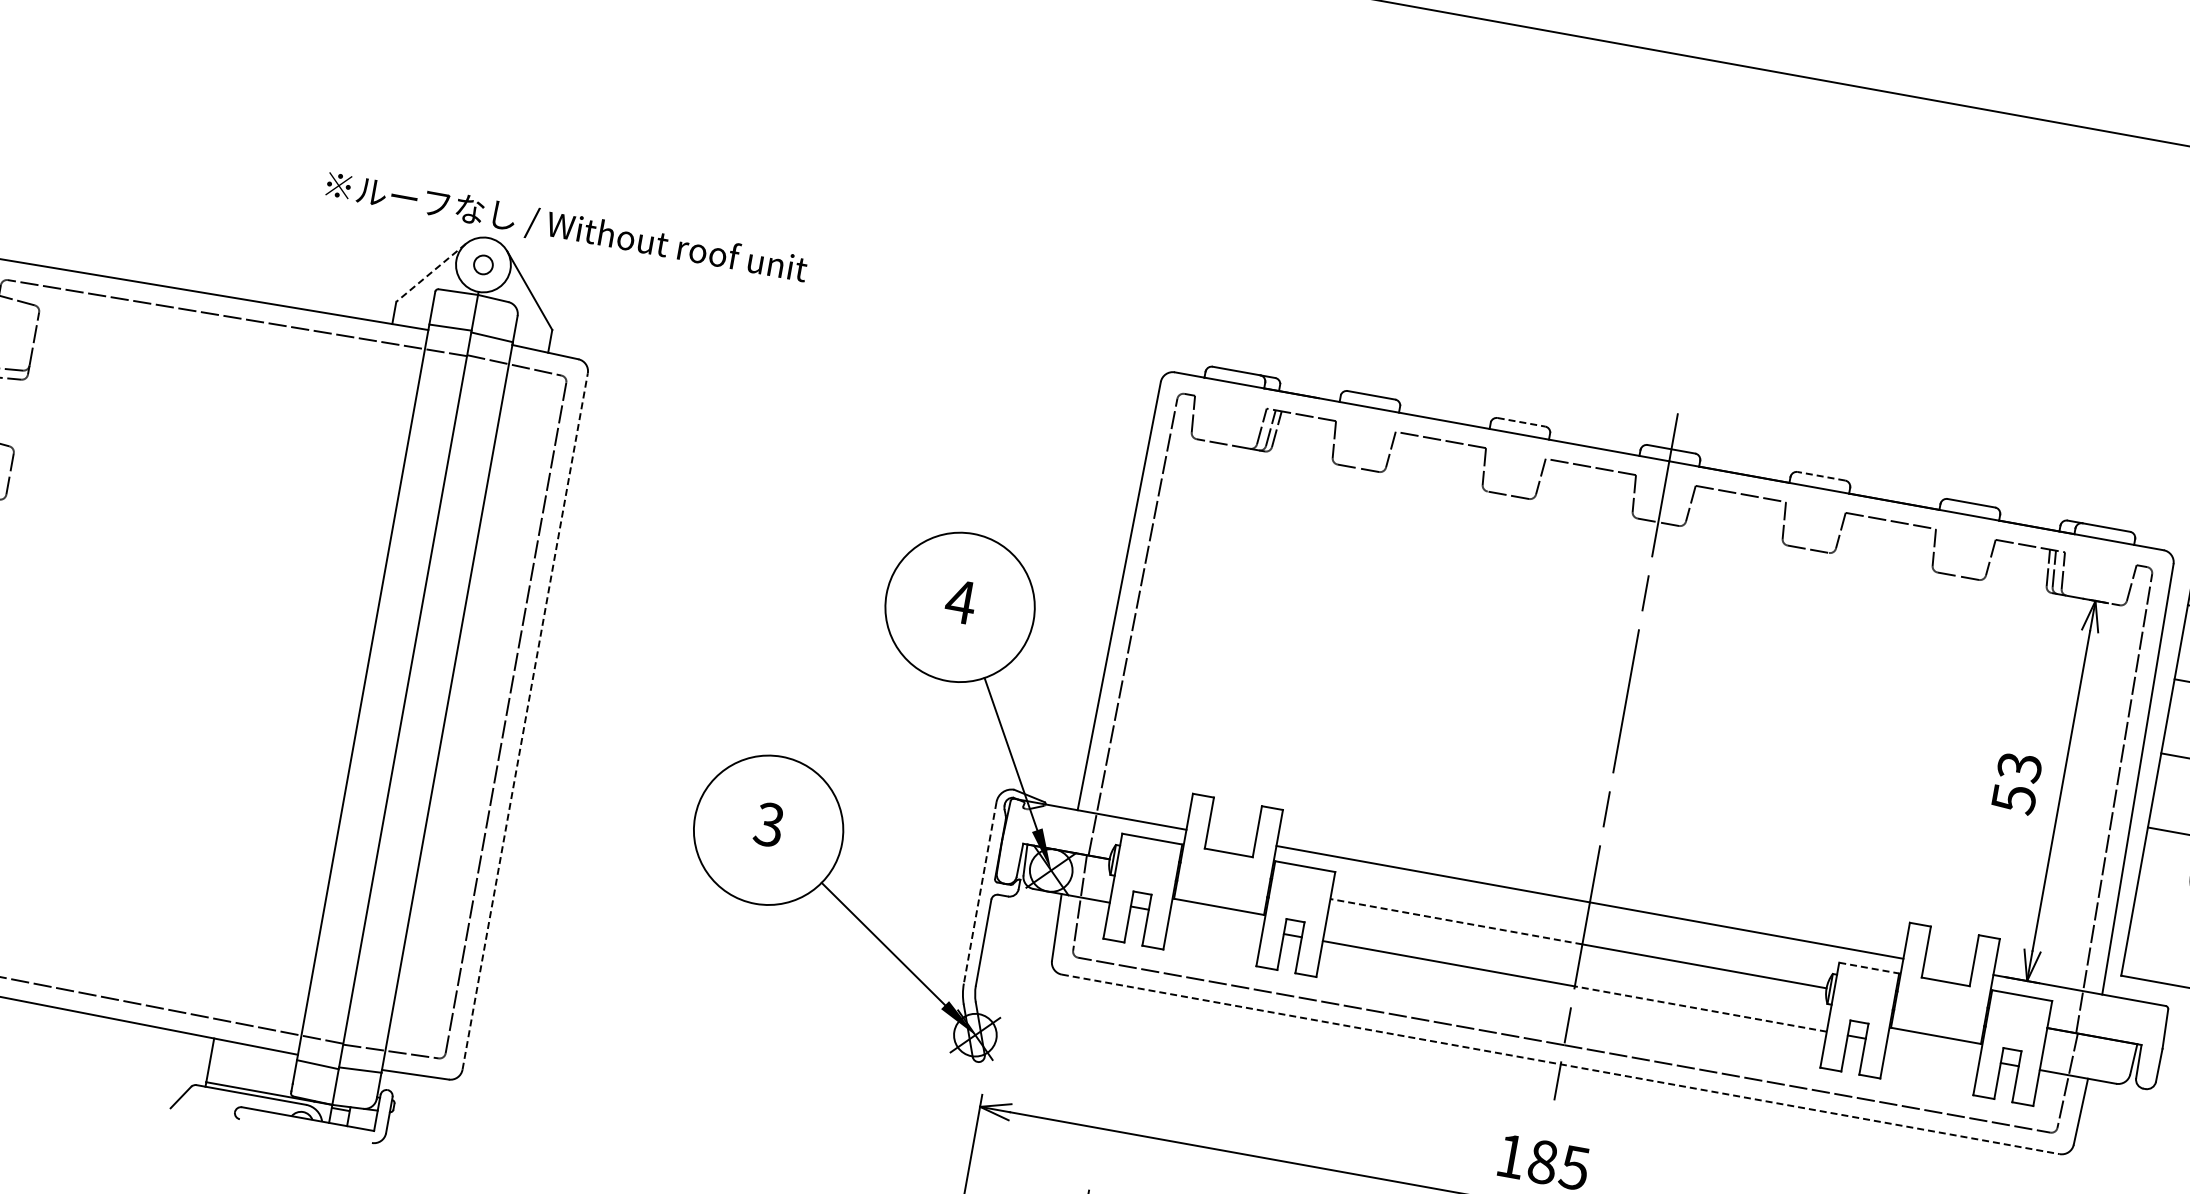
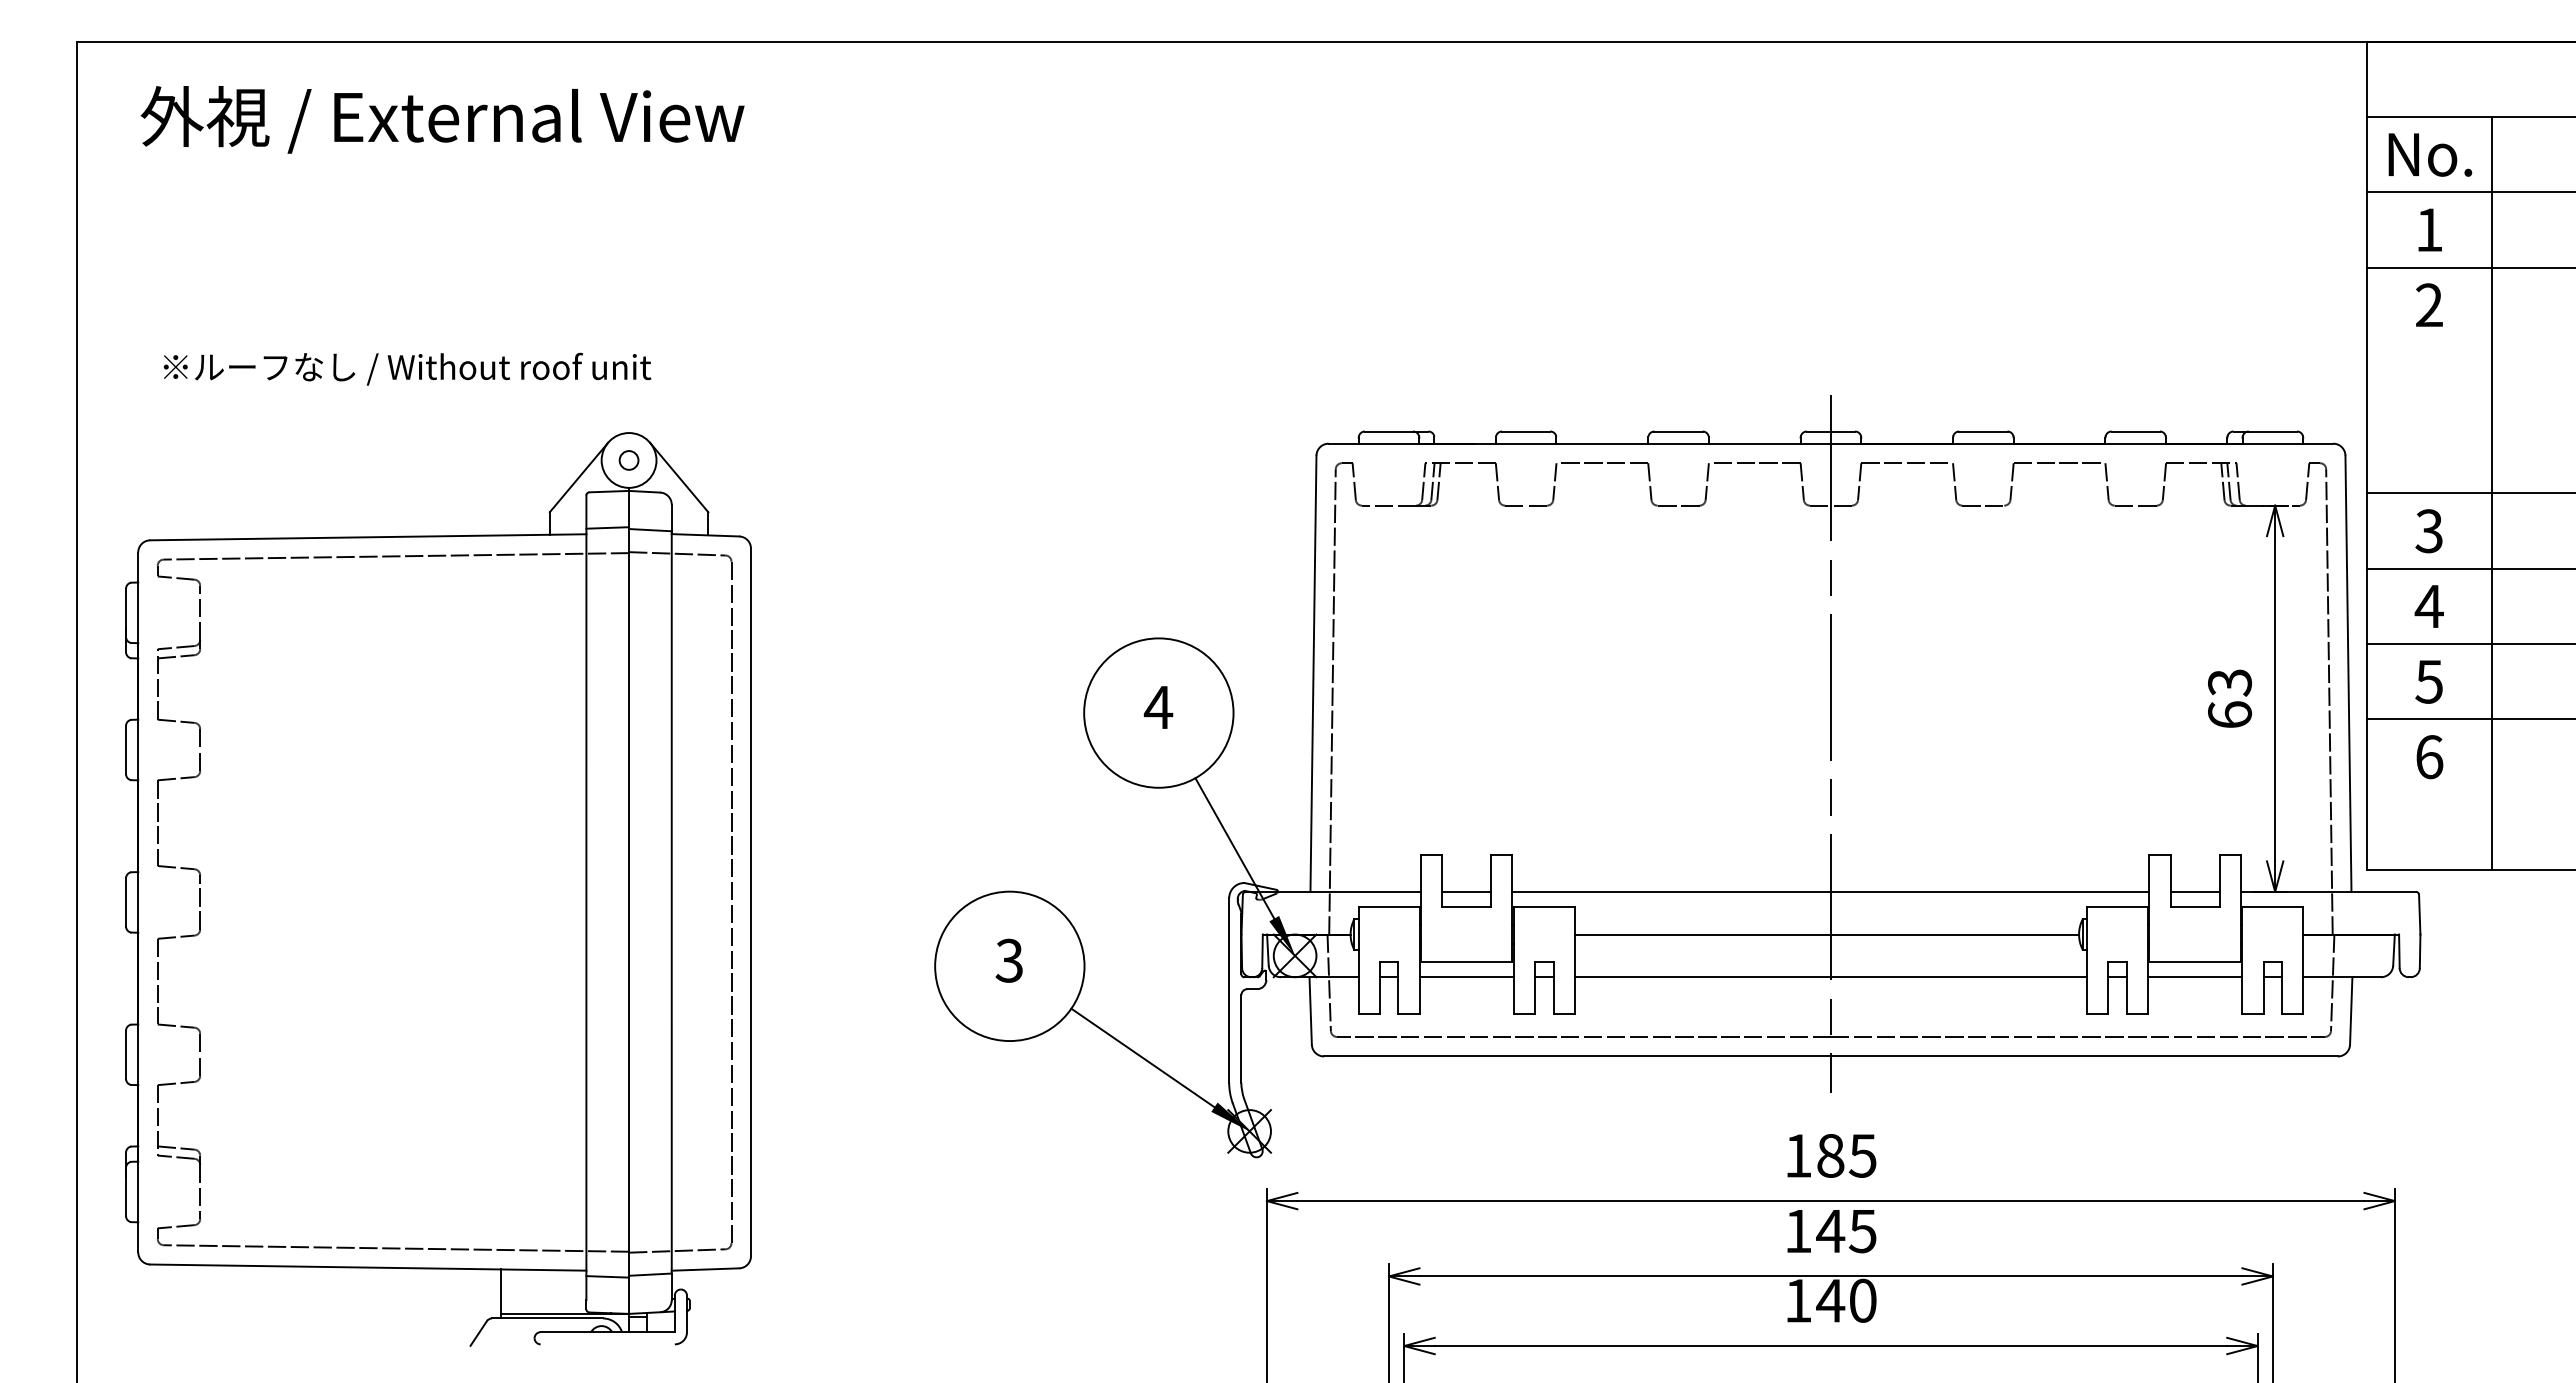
text: (566, 228) -> (407, 368), moved
line: (430, 272) -> (578, 477), dashed -> solid
line: (1522, 422) -> (1679, 431), dashed -> solid
line: (1820, 476) -> (1982, 431), dashed -> solid
line: (525, 721) -> (751, 902), dashed -> solid
text: (2014, 799) -> (2230, 715), 53 -> 63
line: (1231, 837) -> (1466, 891), added
line: (980, 892) -> (1229, 990), dashed -> solid
line: (1455, 921) -> (1702, 934), dashed -> solid
line: (1216, 922) -> (1466, 977), added
line: (1947, 966) -> (2194, 891), added
line: (1869, 968) -> (2117, 907), dashed -> solid
line: (1700, 1009) -> (1958, 977), dashed -> solid
line: (1932, 1051) -> (2194, 977), added
line: (1560, 1064) -> (1830, 1056), dashed -> solid

